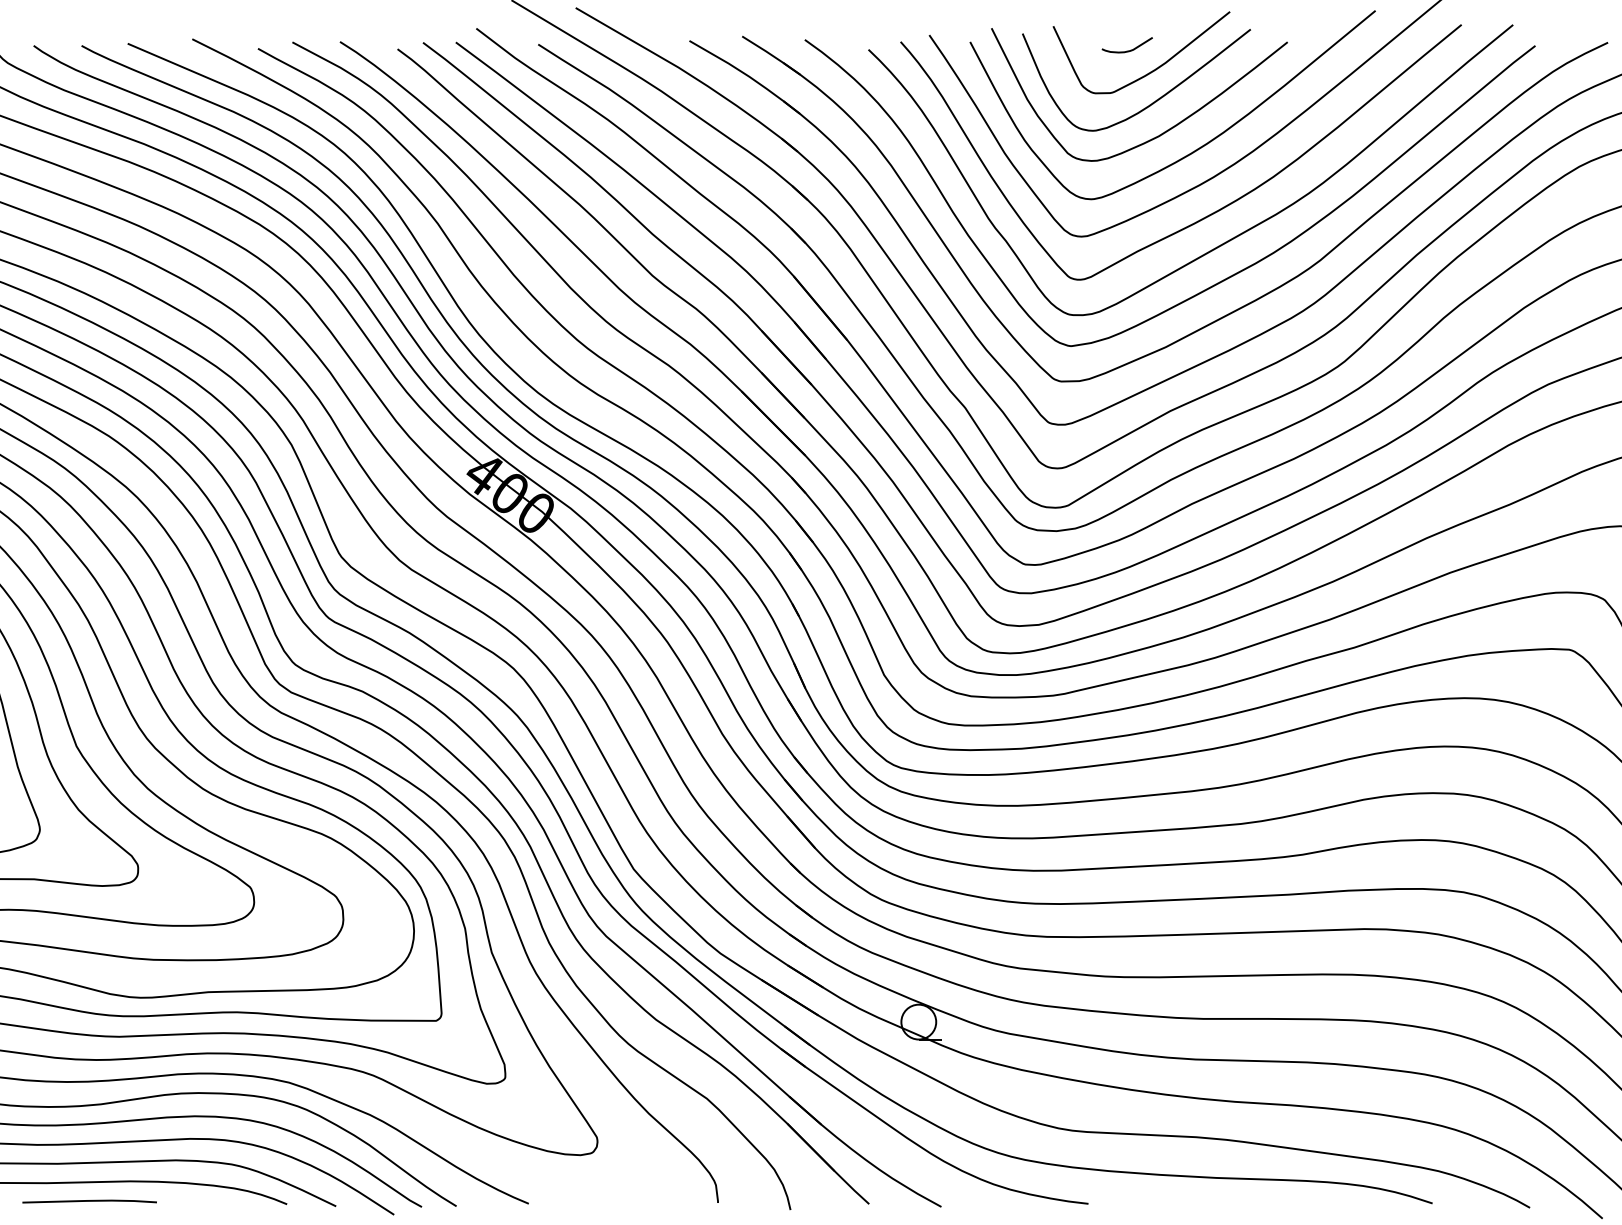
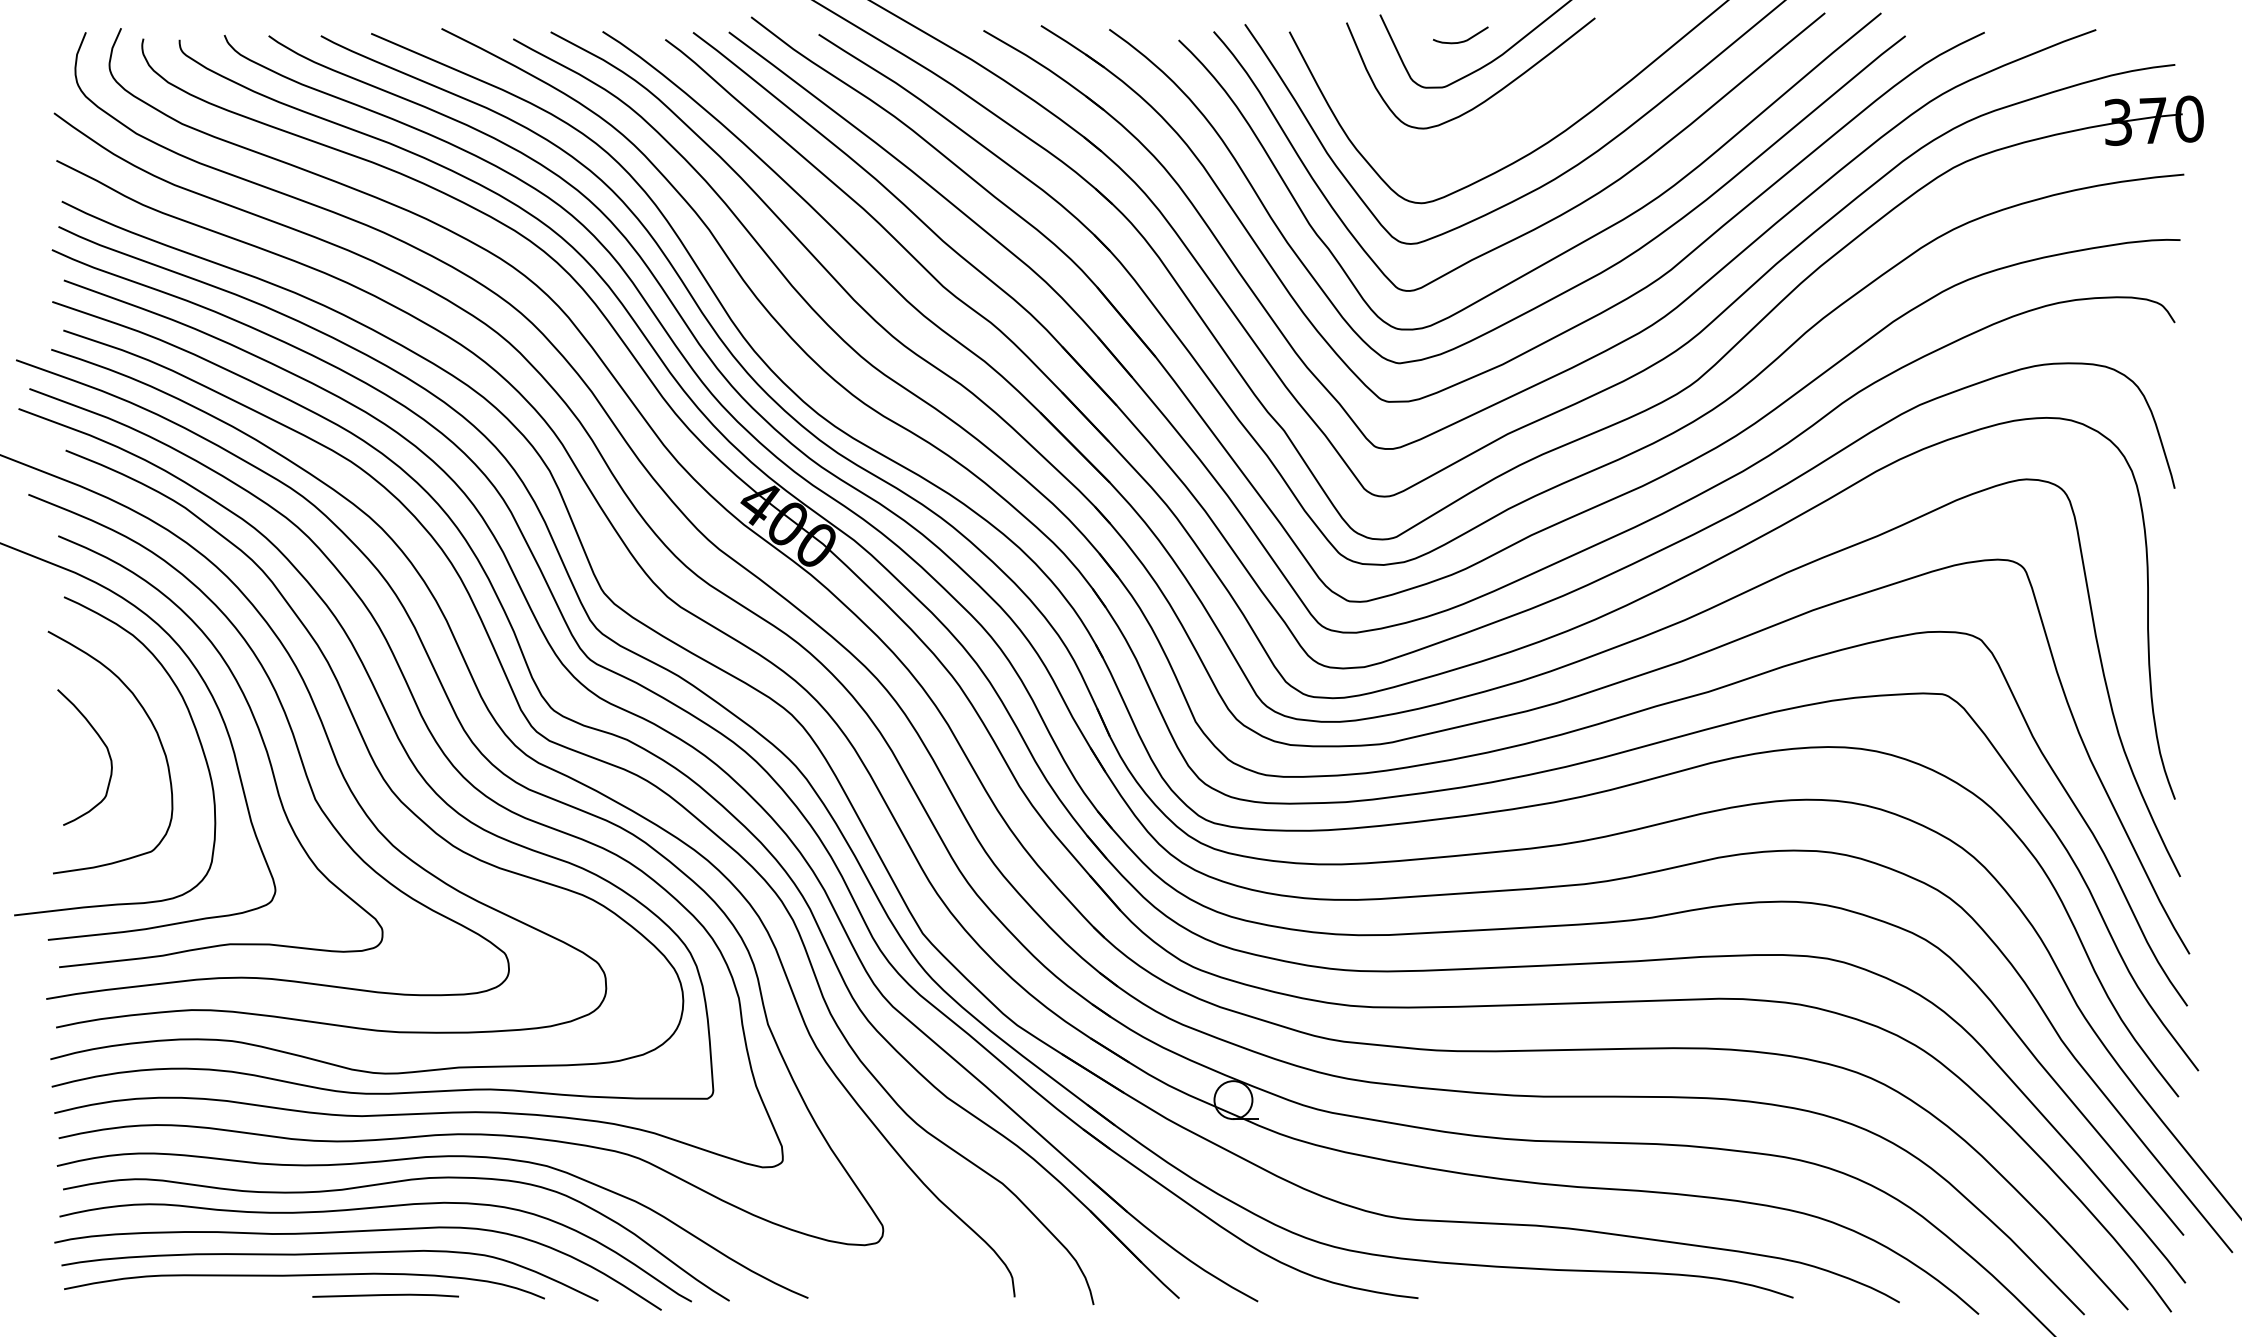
curve: (1162, 132) -> (1499, 130), removed
line: (89, 1201) -> (385, 1295), moved

